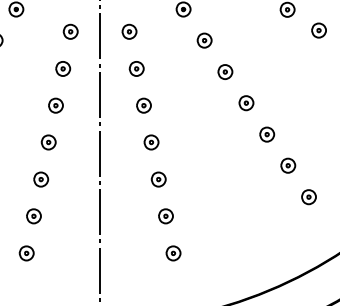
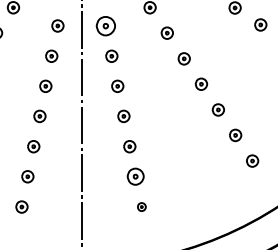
part: (129, 31) -> (105, 25), size x1.6
part: (165, 216) -> (135, 176), size x1.4
part: (173, 253) -> (141, 207), size x0.7

